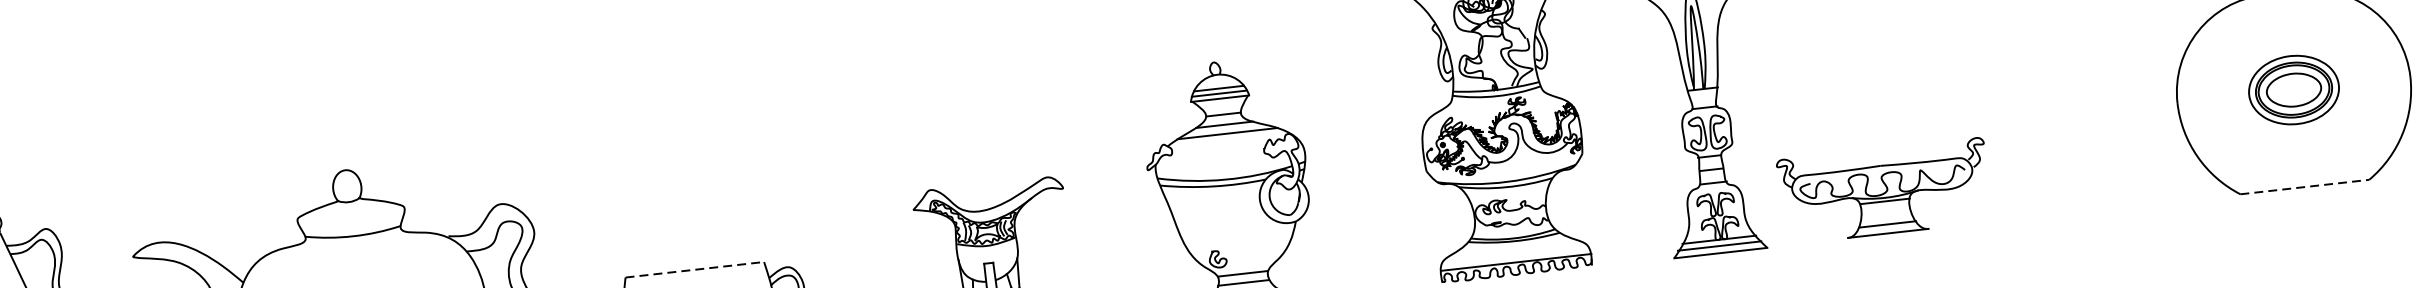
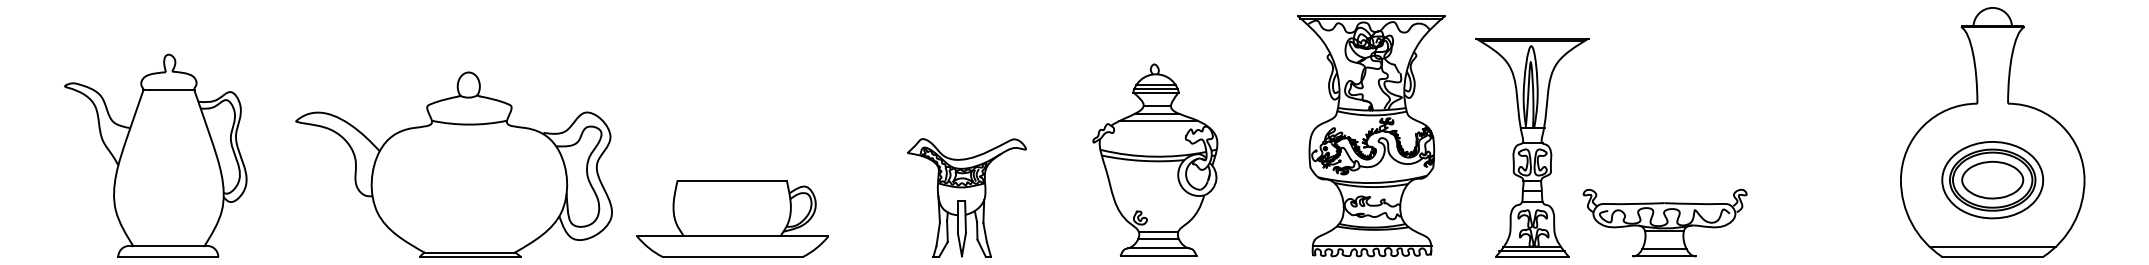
part: (2293, 90) -> (1992, 180), size x1.43
line: (2303, 175) -> (1992, 247), added
line: (2304, 186) -> (1992, 256), dashed -> solid
line: (695, 269) -> (732, 180), dashed -> solid

